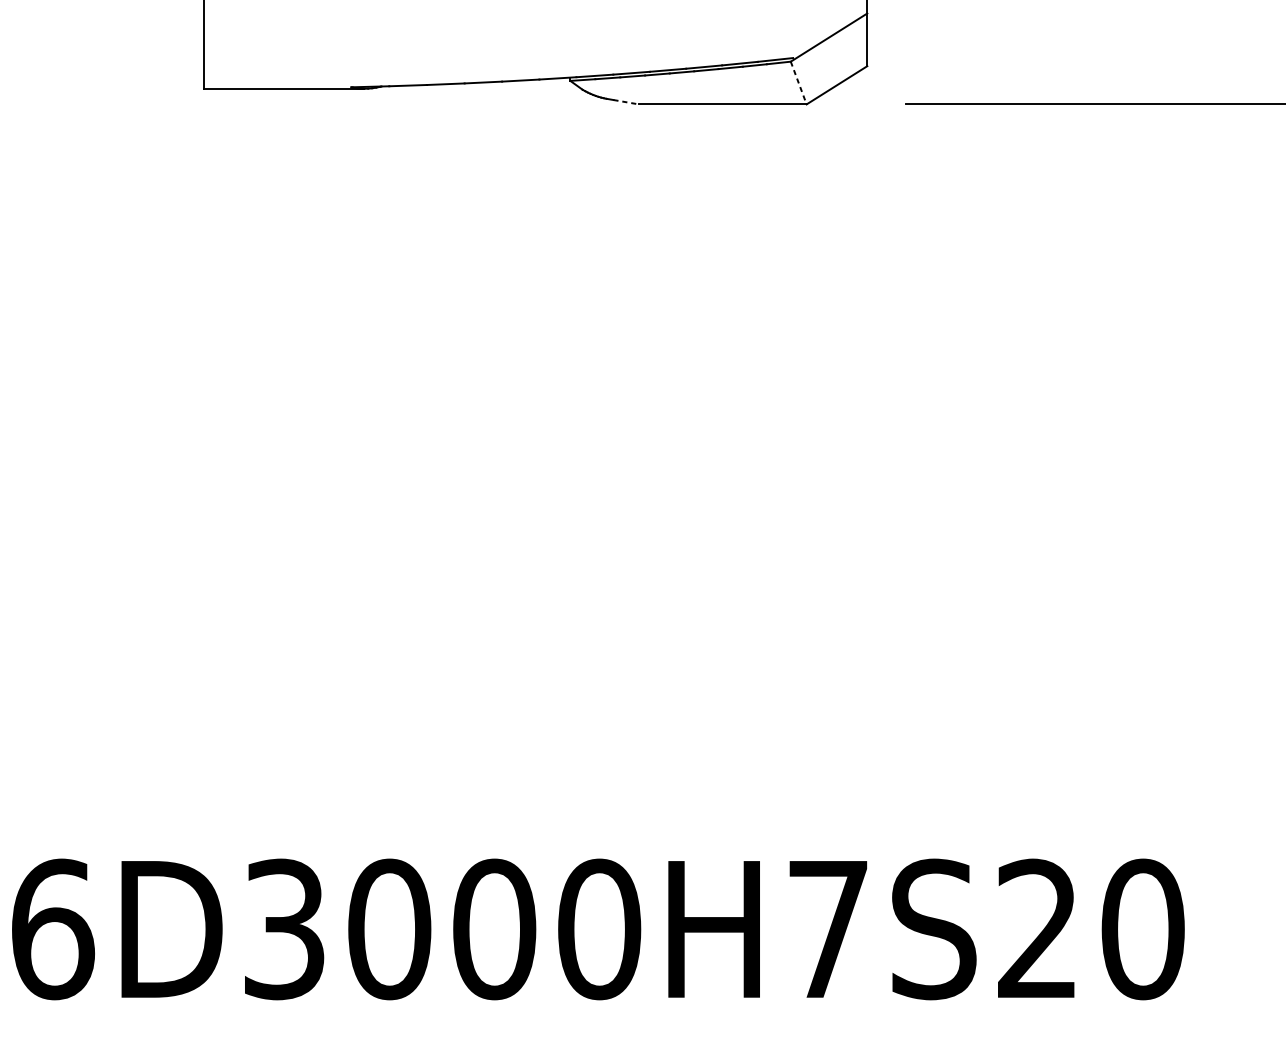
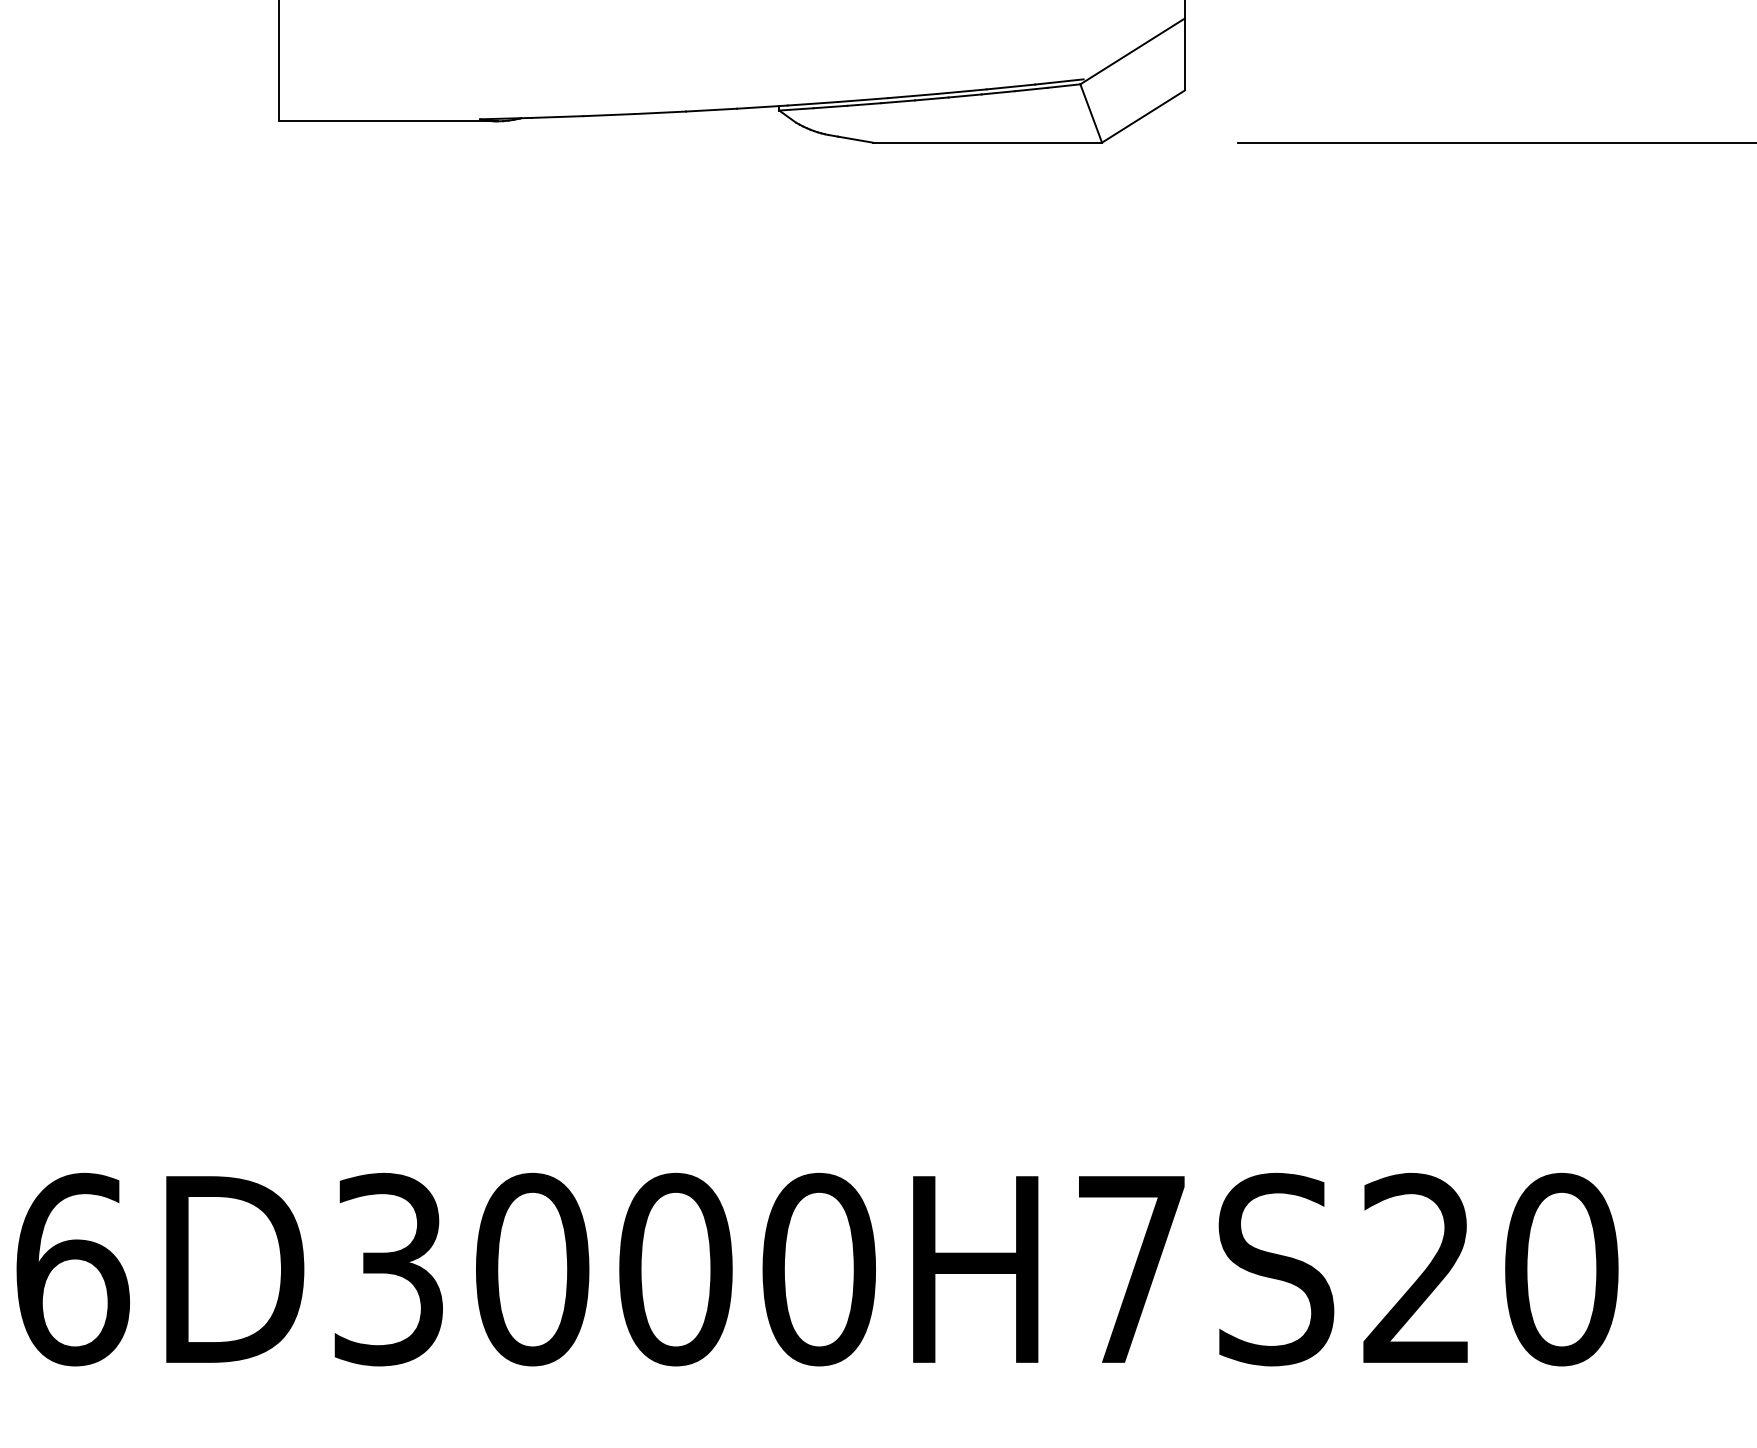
line: (798, 83) -> (1091, 113), dashed -> solid
line: (626, 102) -> (855, 139), dashed -> solid

